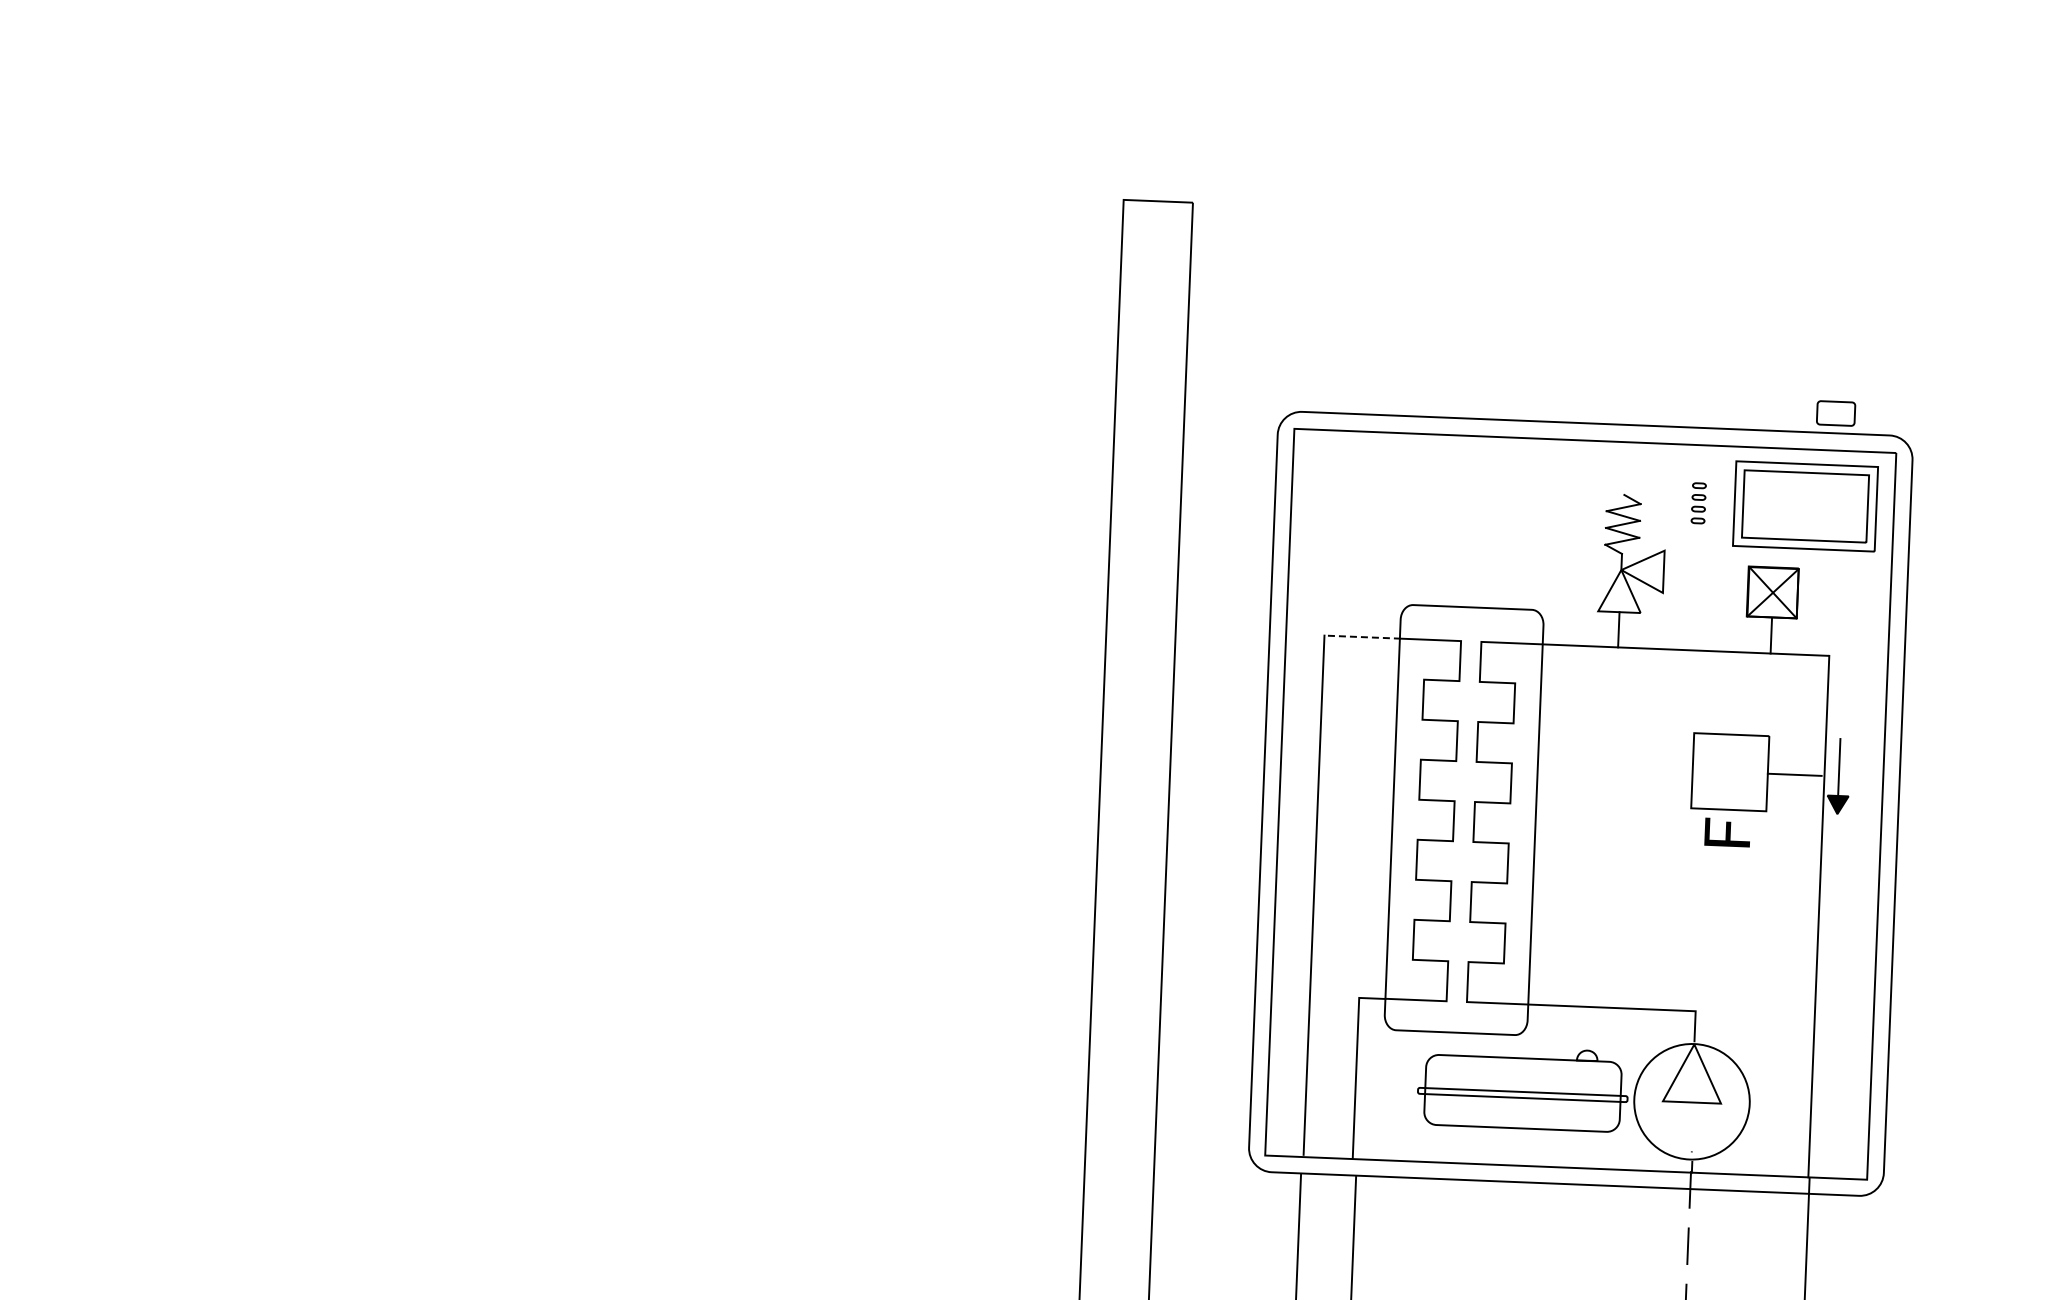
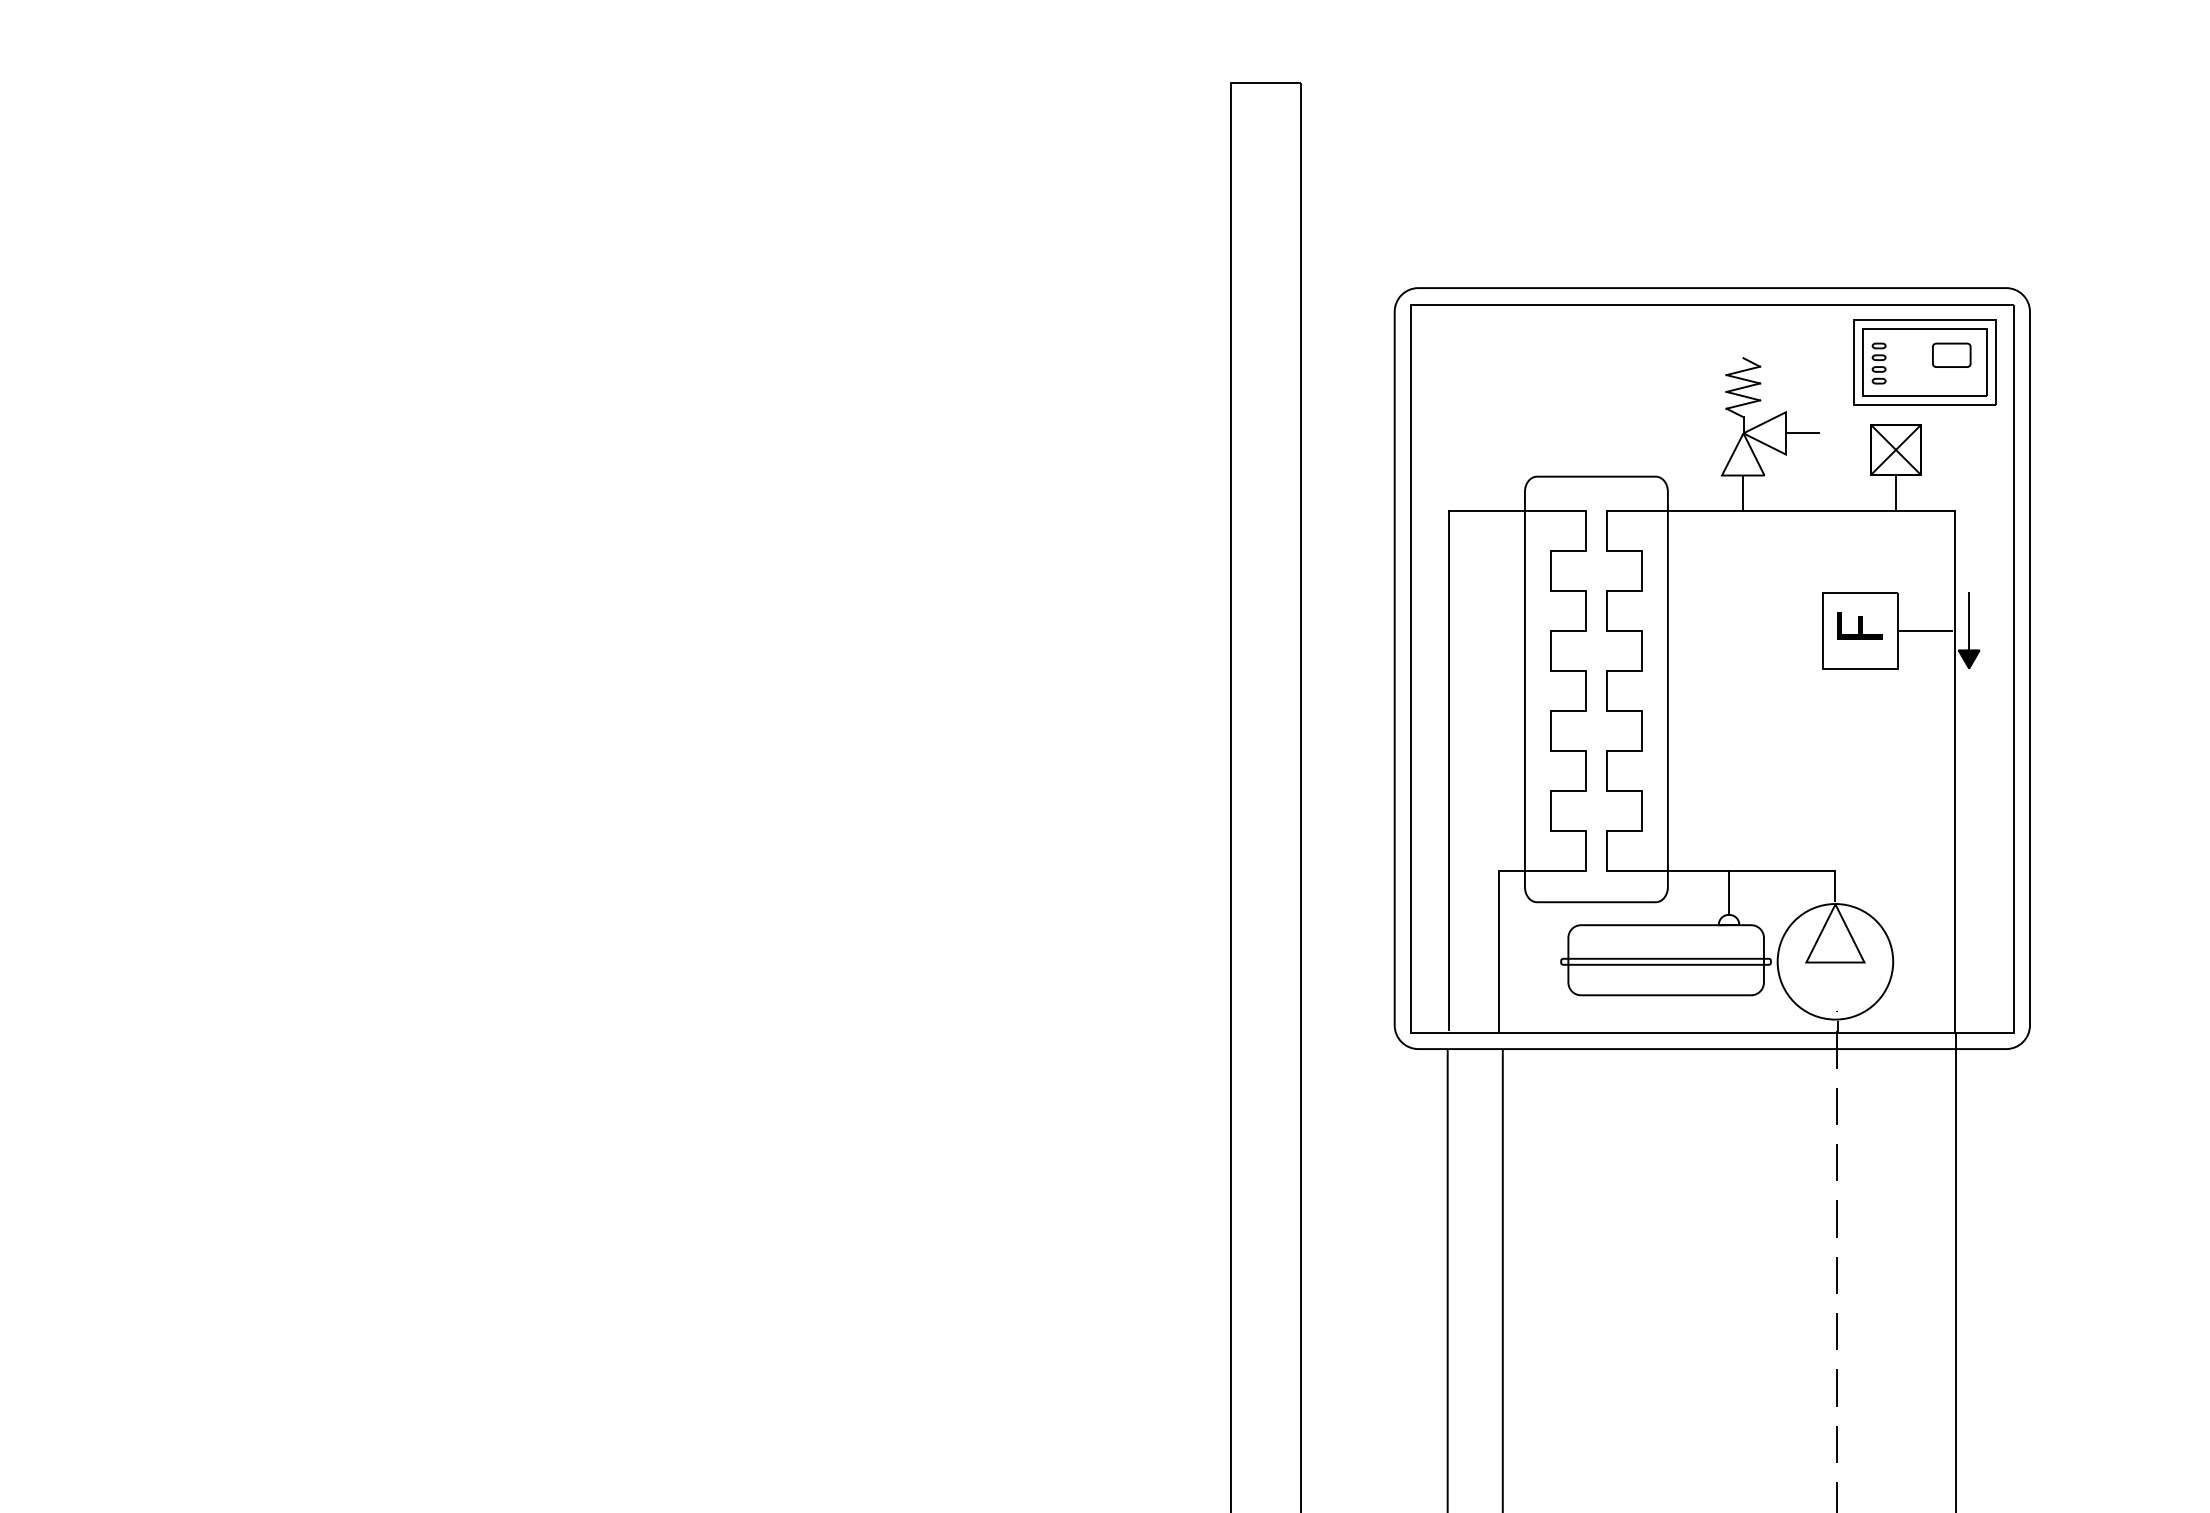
part: (1835, 412) -> (1951, 354), moved
part: (1698, 503) -> (1878, 363), moved
line: (1679, 572) -> (1801, 433), added
line: (1362, 636) -> (1487, 510), dashed -> solid
text: (1726, 831) -> (1859, 625), moved
line: (1588, 1028) -> (1729, 892), added

